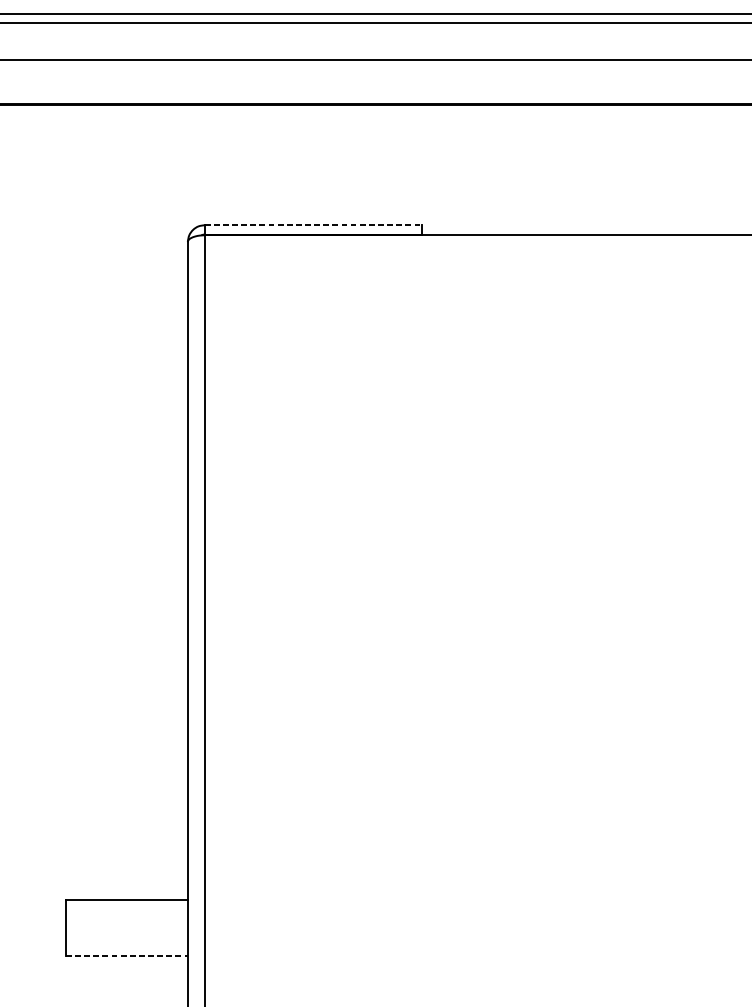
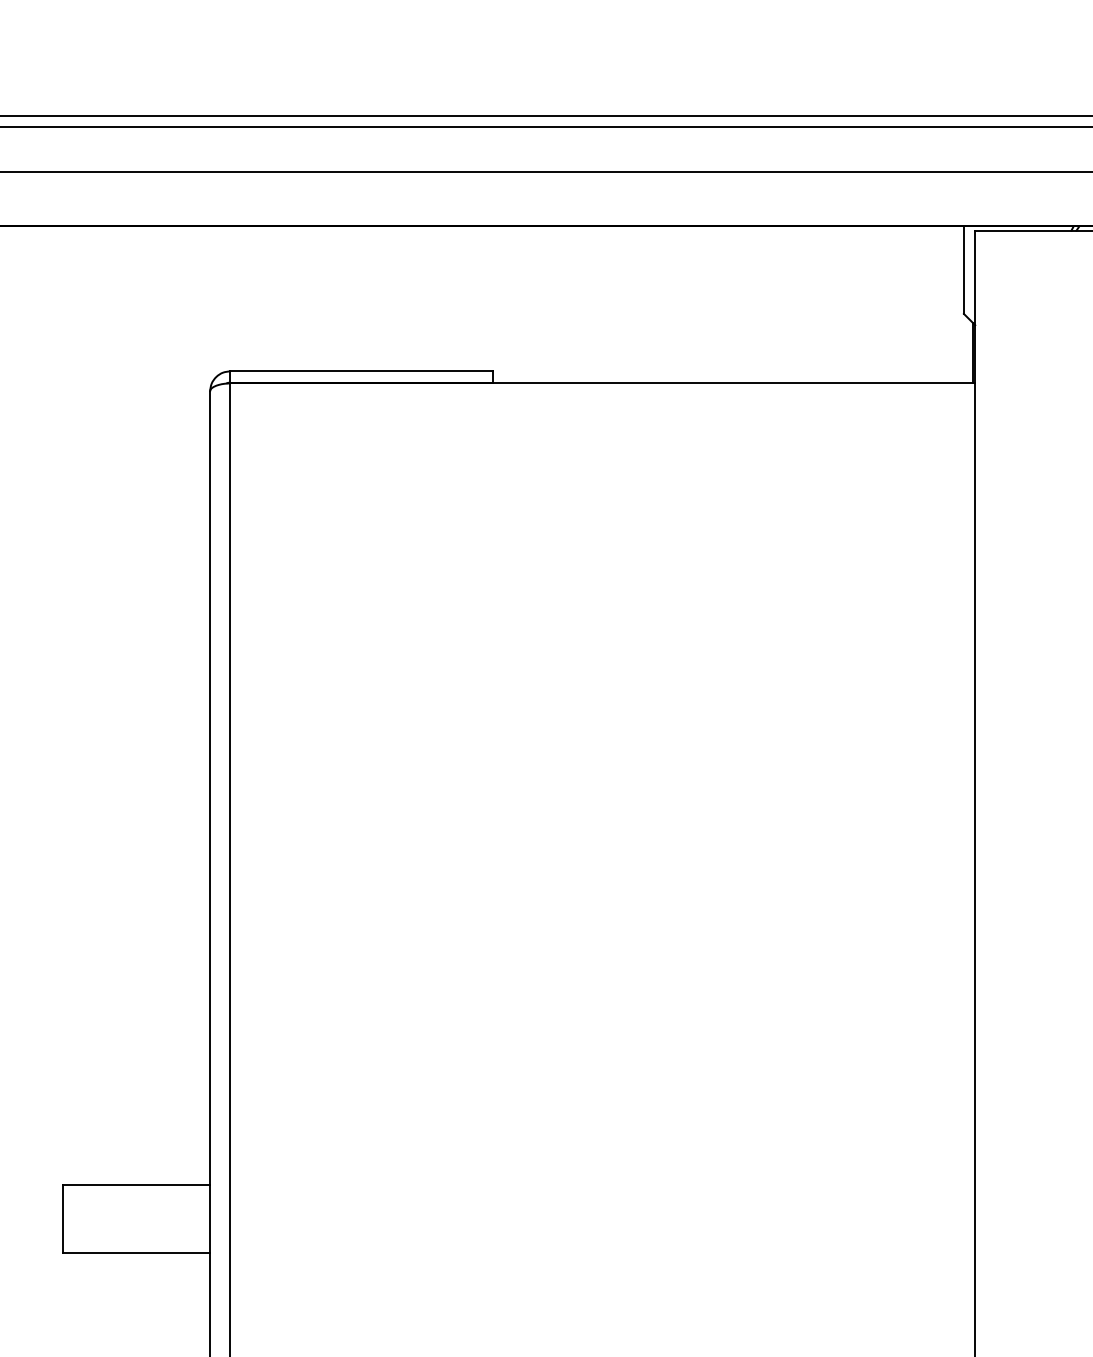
line: (313, 225) -> (361, 371), dashed -> solid
line: (127, 955) -> (137, 1252), dashed -> solid

